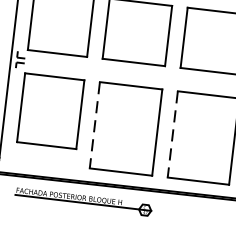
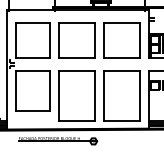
line: (95, 125) -> (59, 96), dashed -> solid
line: (173, 134) -> (104, 96), dashed -> solid

